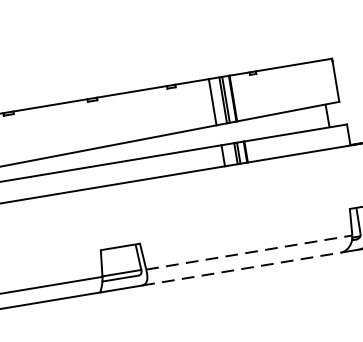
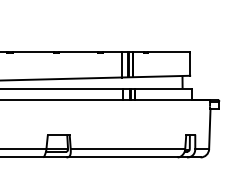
line: (250, 252) -> (128, 149), dashed -> solid
line: (241, 269) -> (122, 157), dashed -> solid

